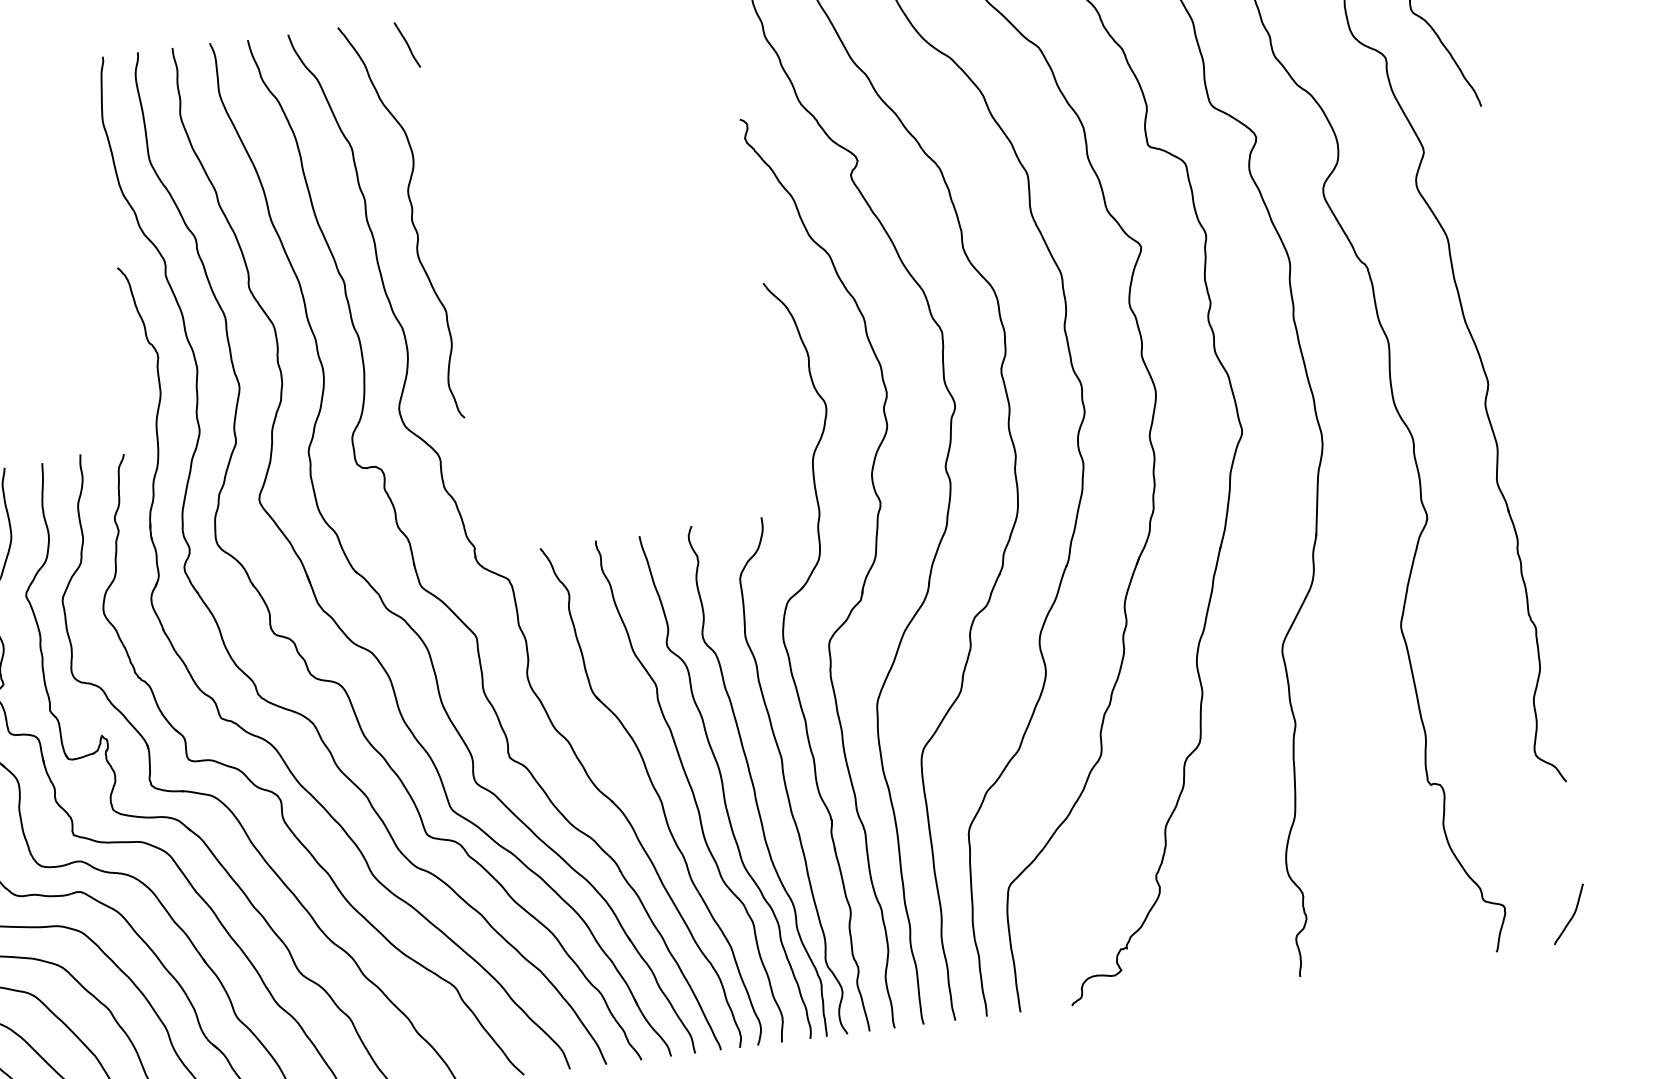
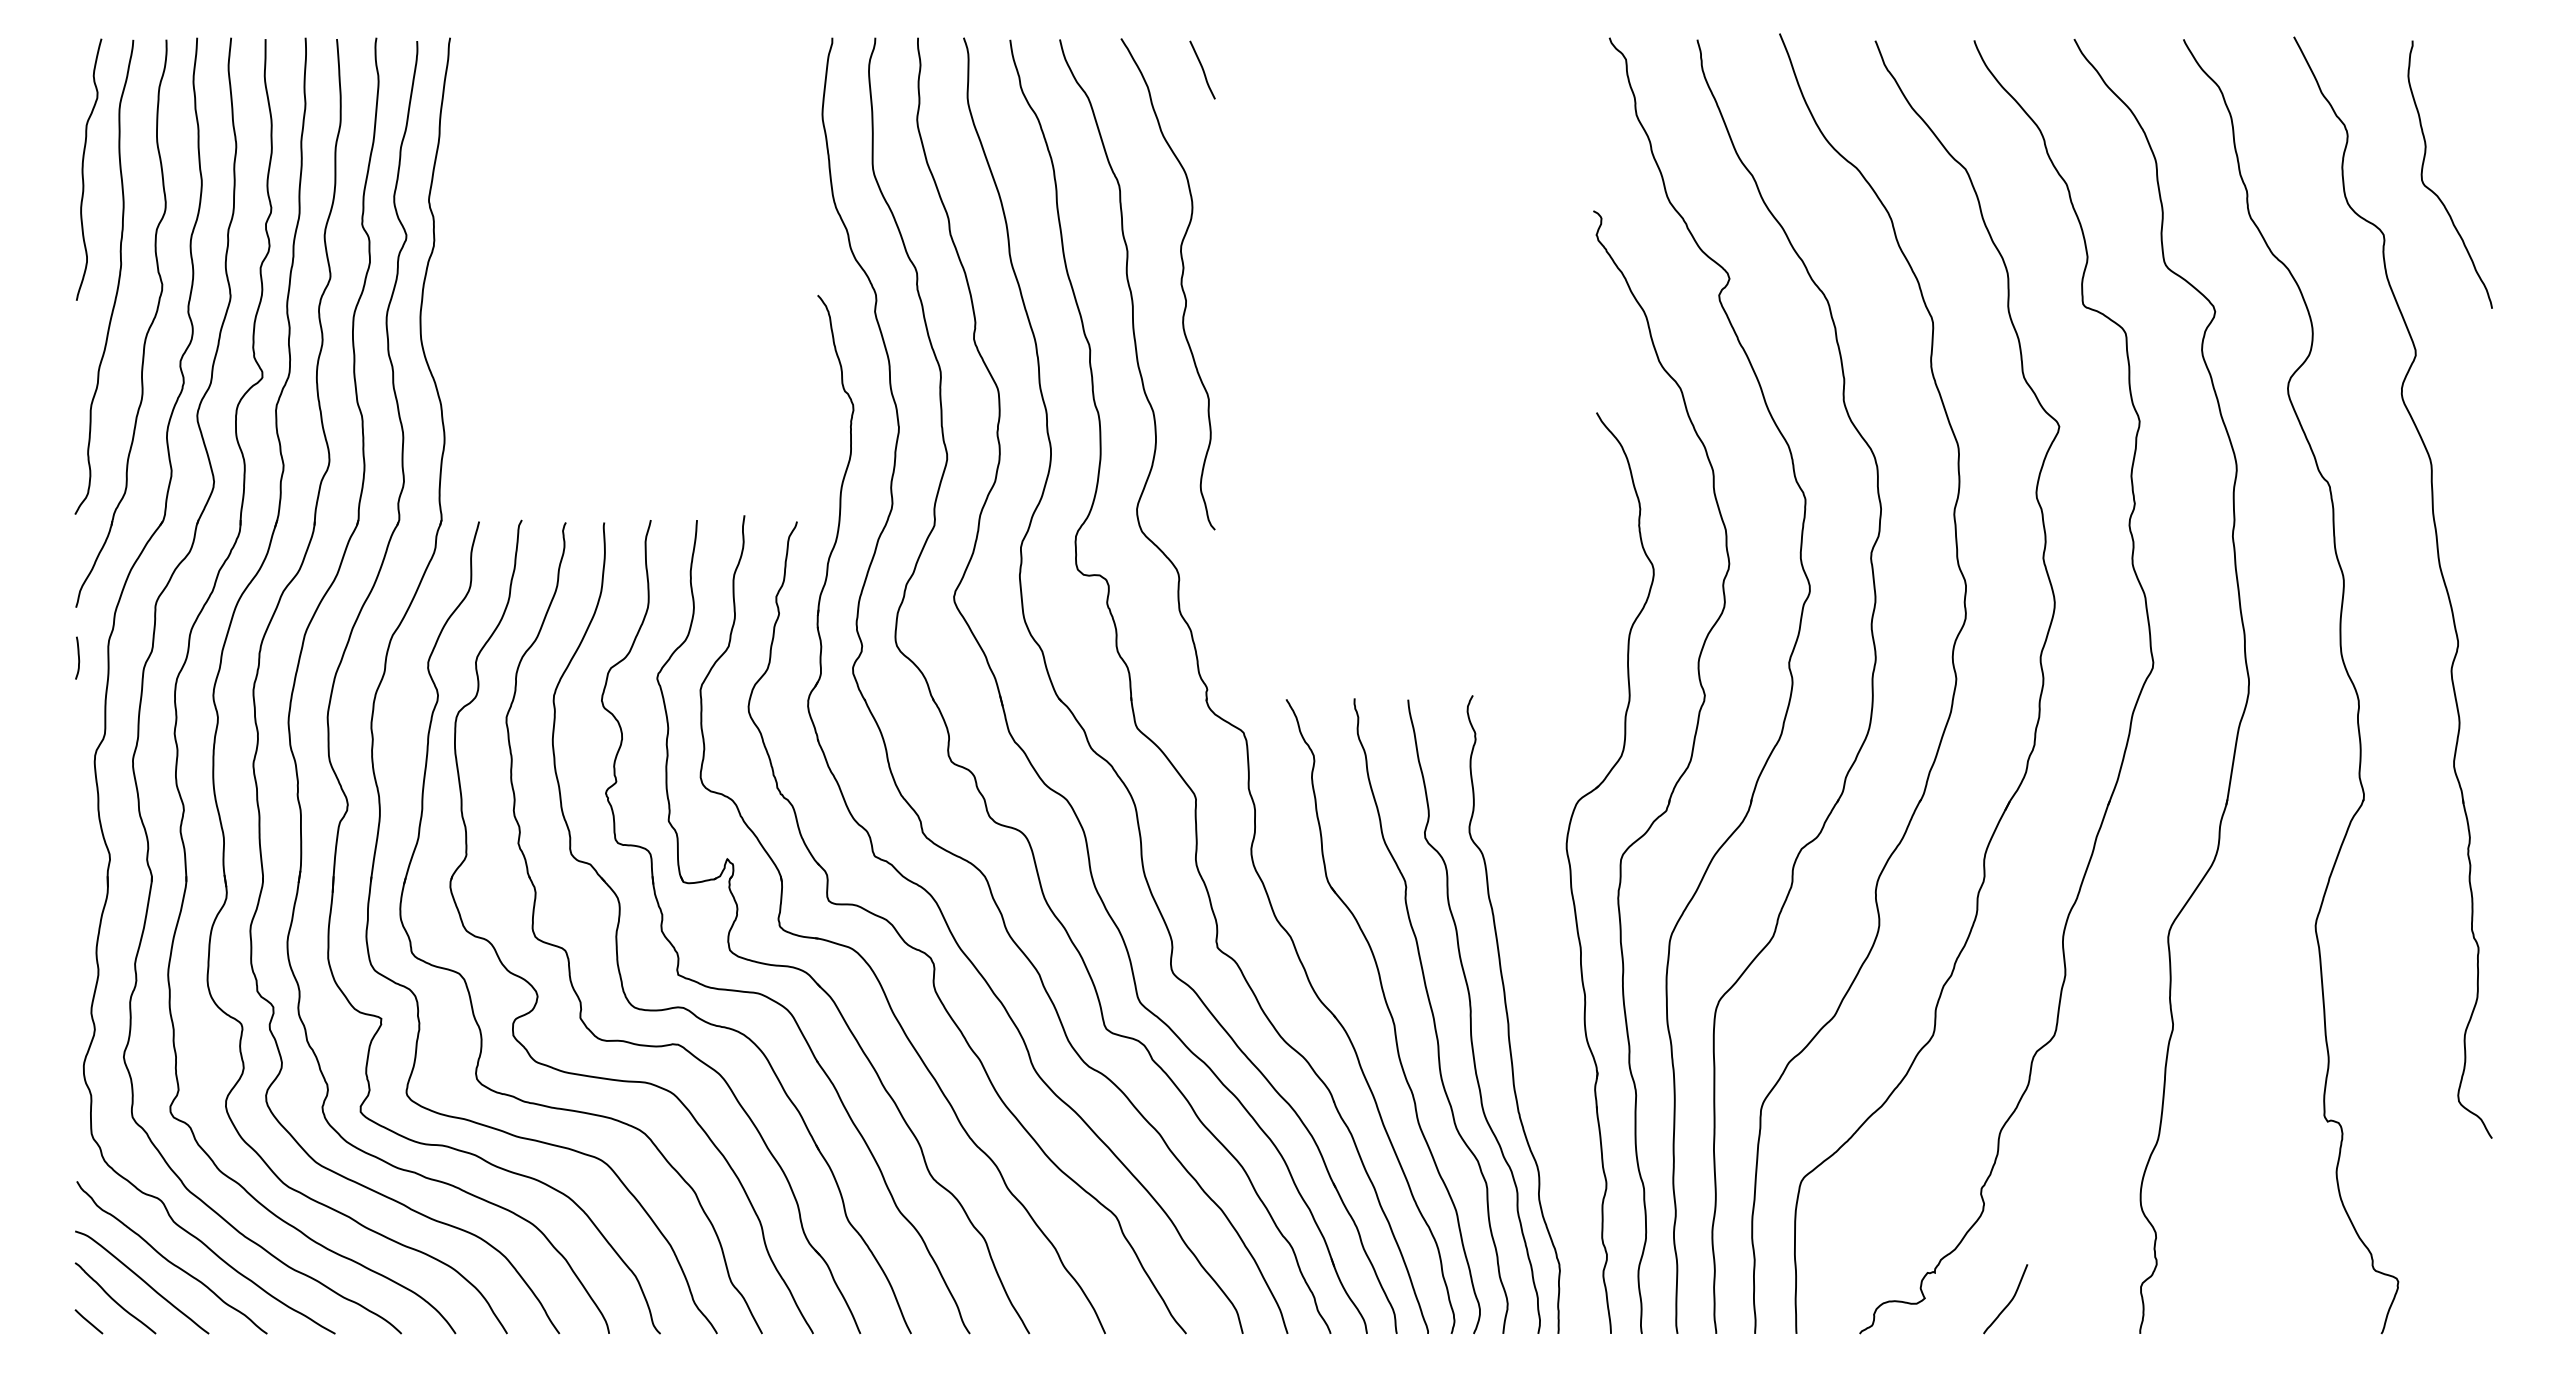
curve: (785, 778) -> (1547, 1015), removed
curve: (1571, 916) -> (2008, 1302), moved

